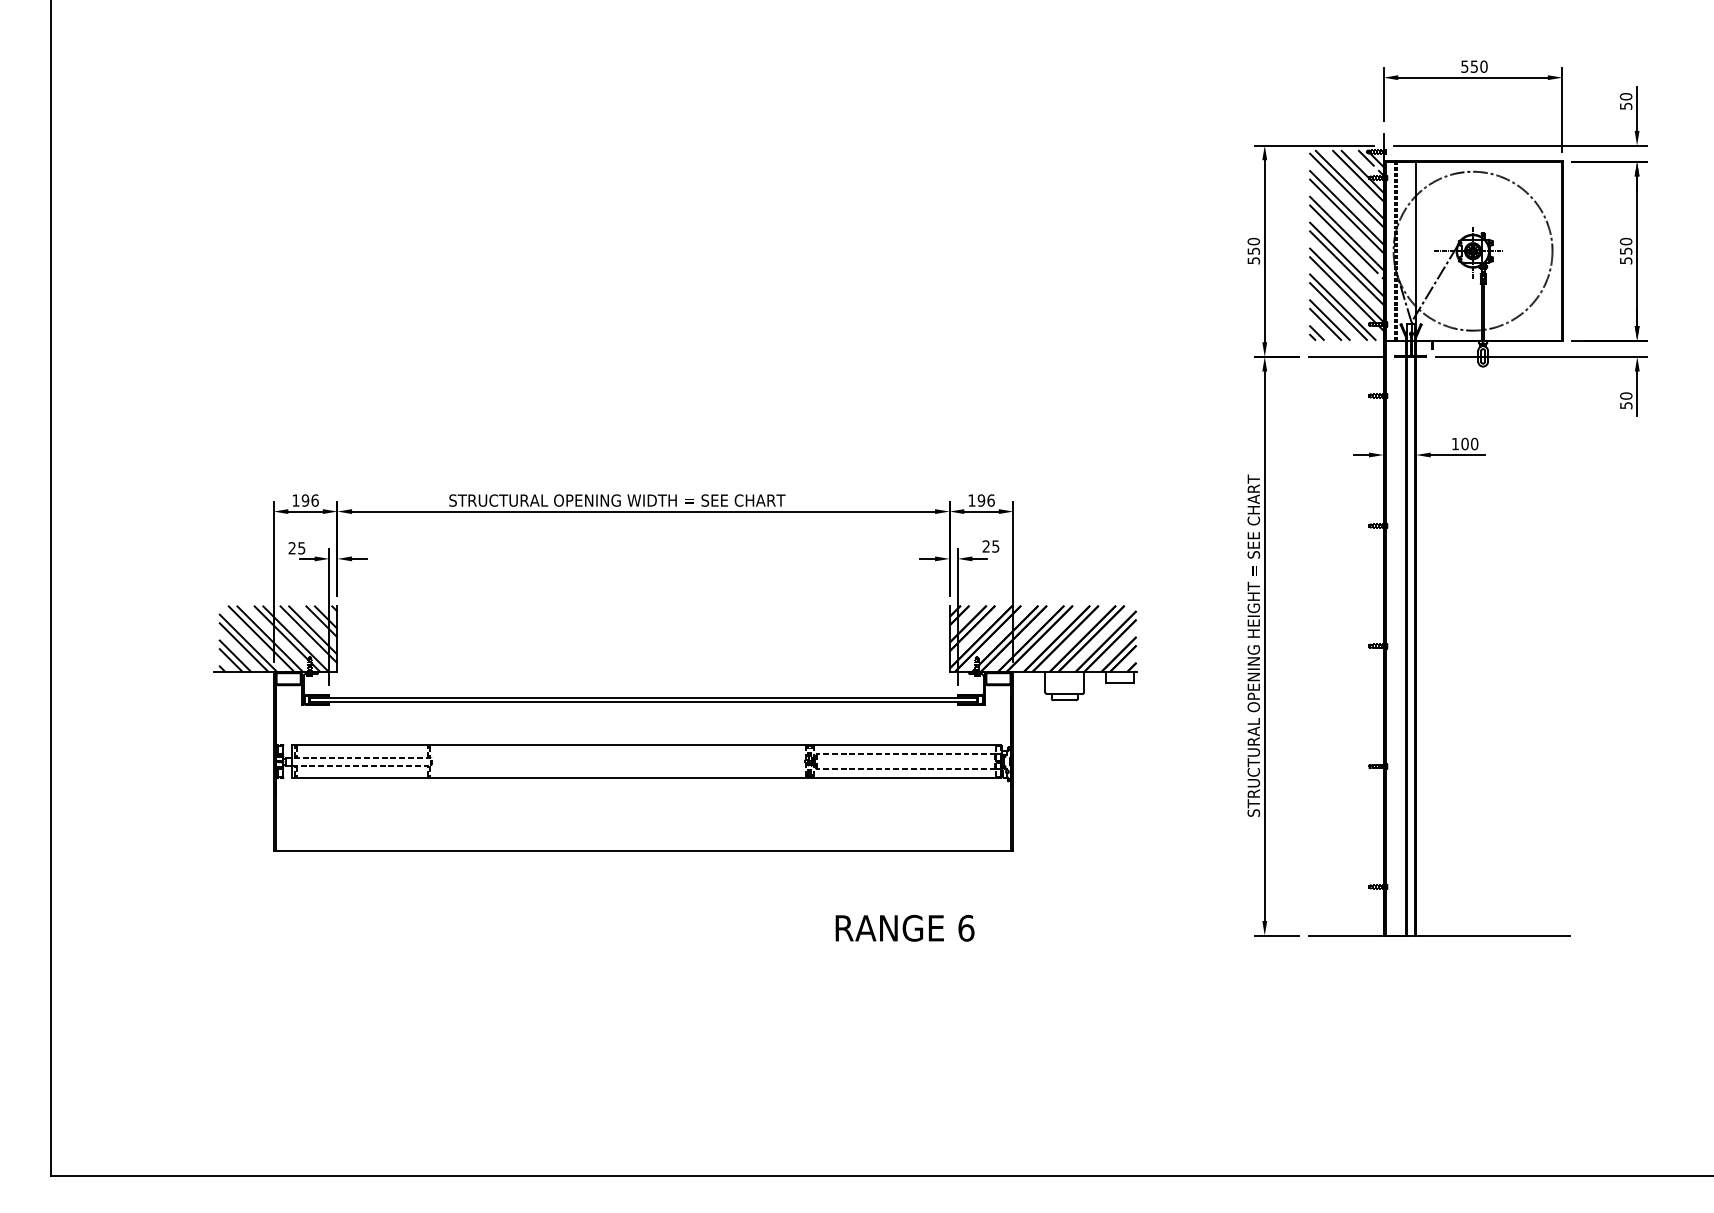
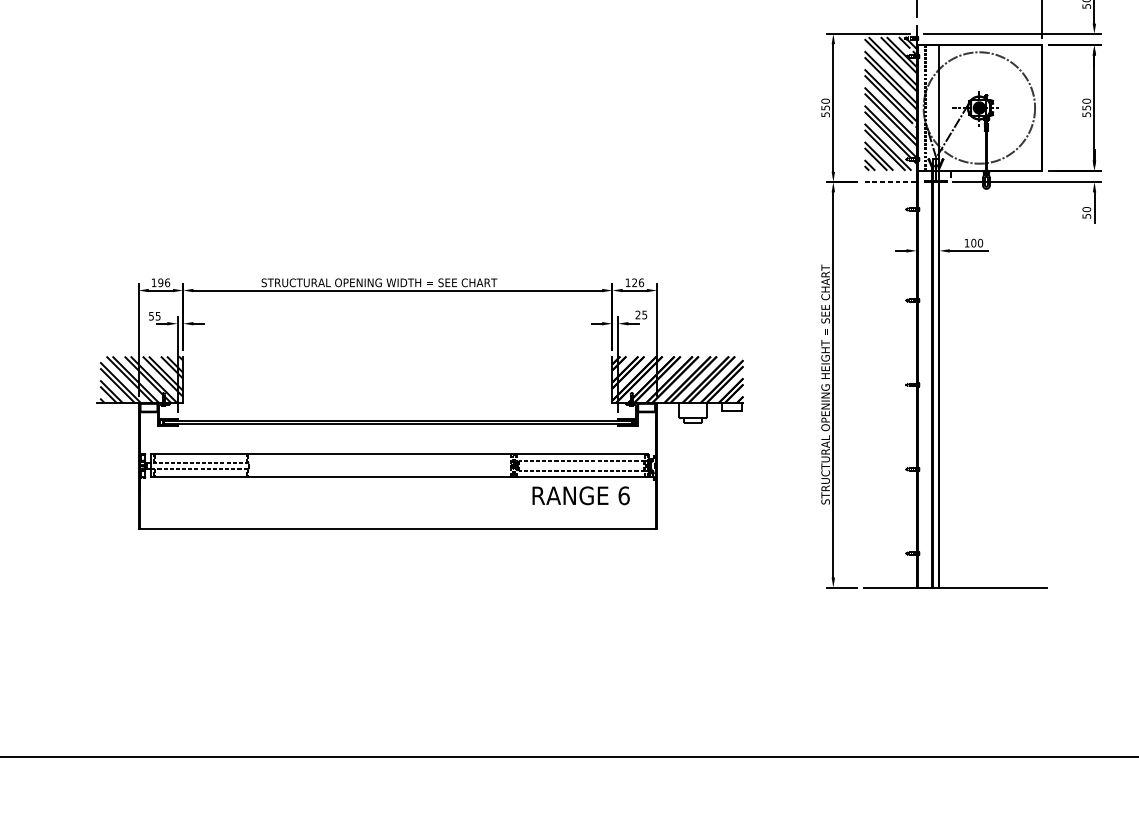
line: (1347, 356) -> (891, 181), solid -> dashed
text: (981, 500) -> (634, 282), 196 -> 126
text: (291, 548) -> (150, 316), 25 -> 55
text: (904, 928) -> (580, 495), moved

